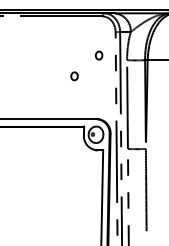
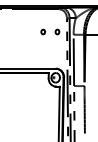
part: (73, 75) -> (42, 31), moved

